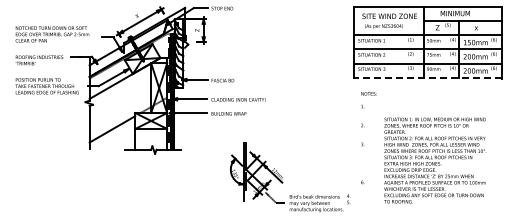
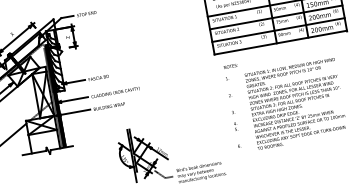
line: (427, 77) -> (280, 42), dashed -> solid
text: (435, 160) -> (296, 103), moved
text: (348, 199) -> (235, 126), moved

